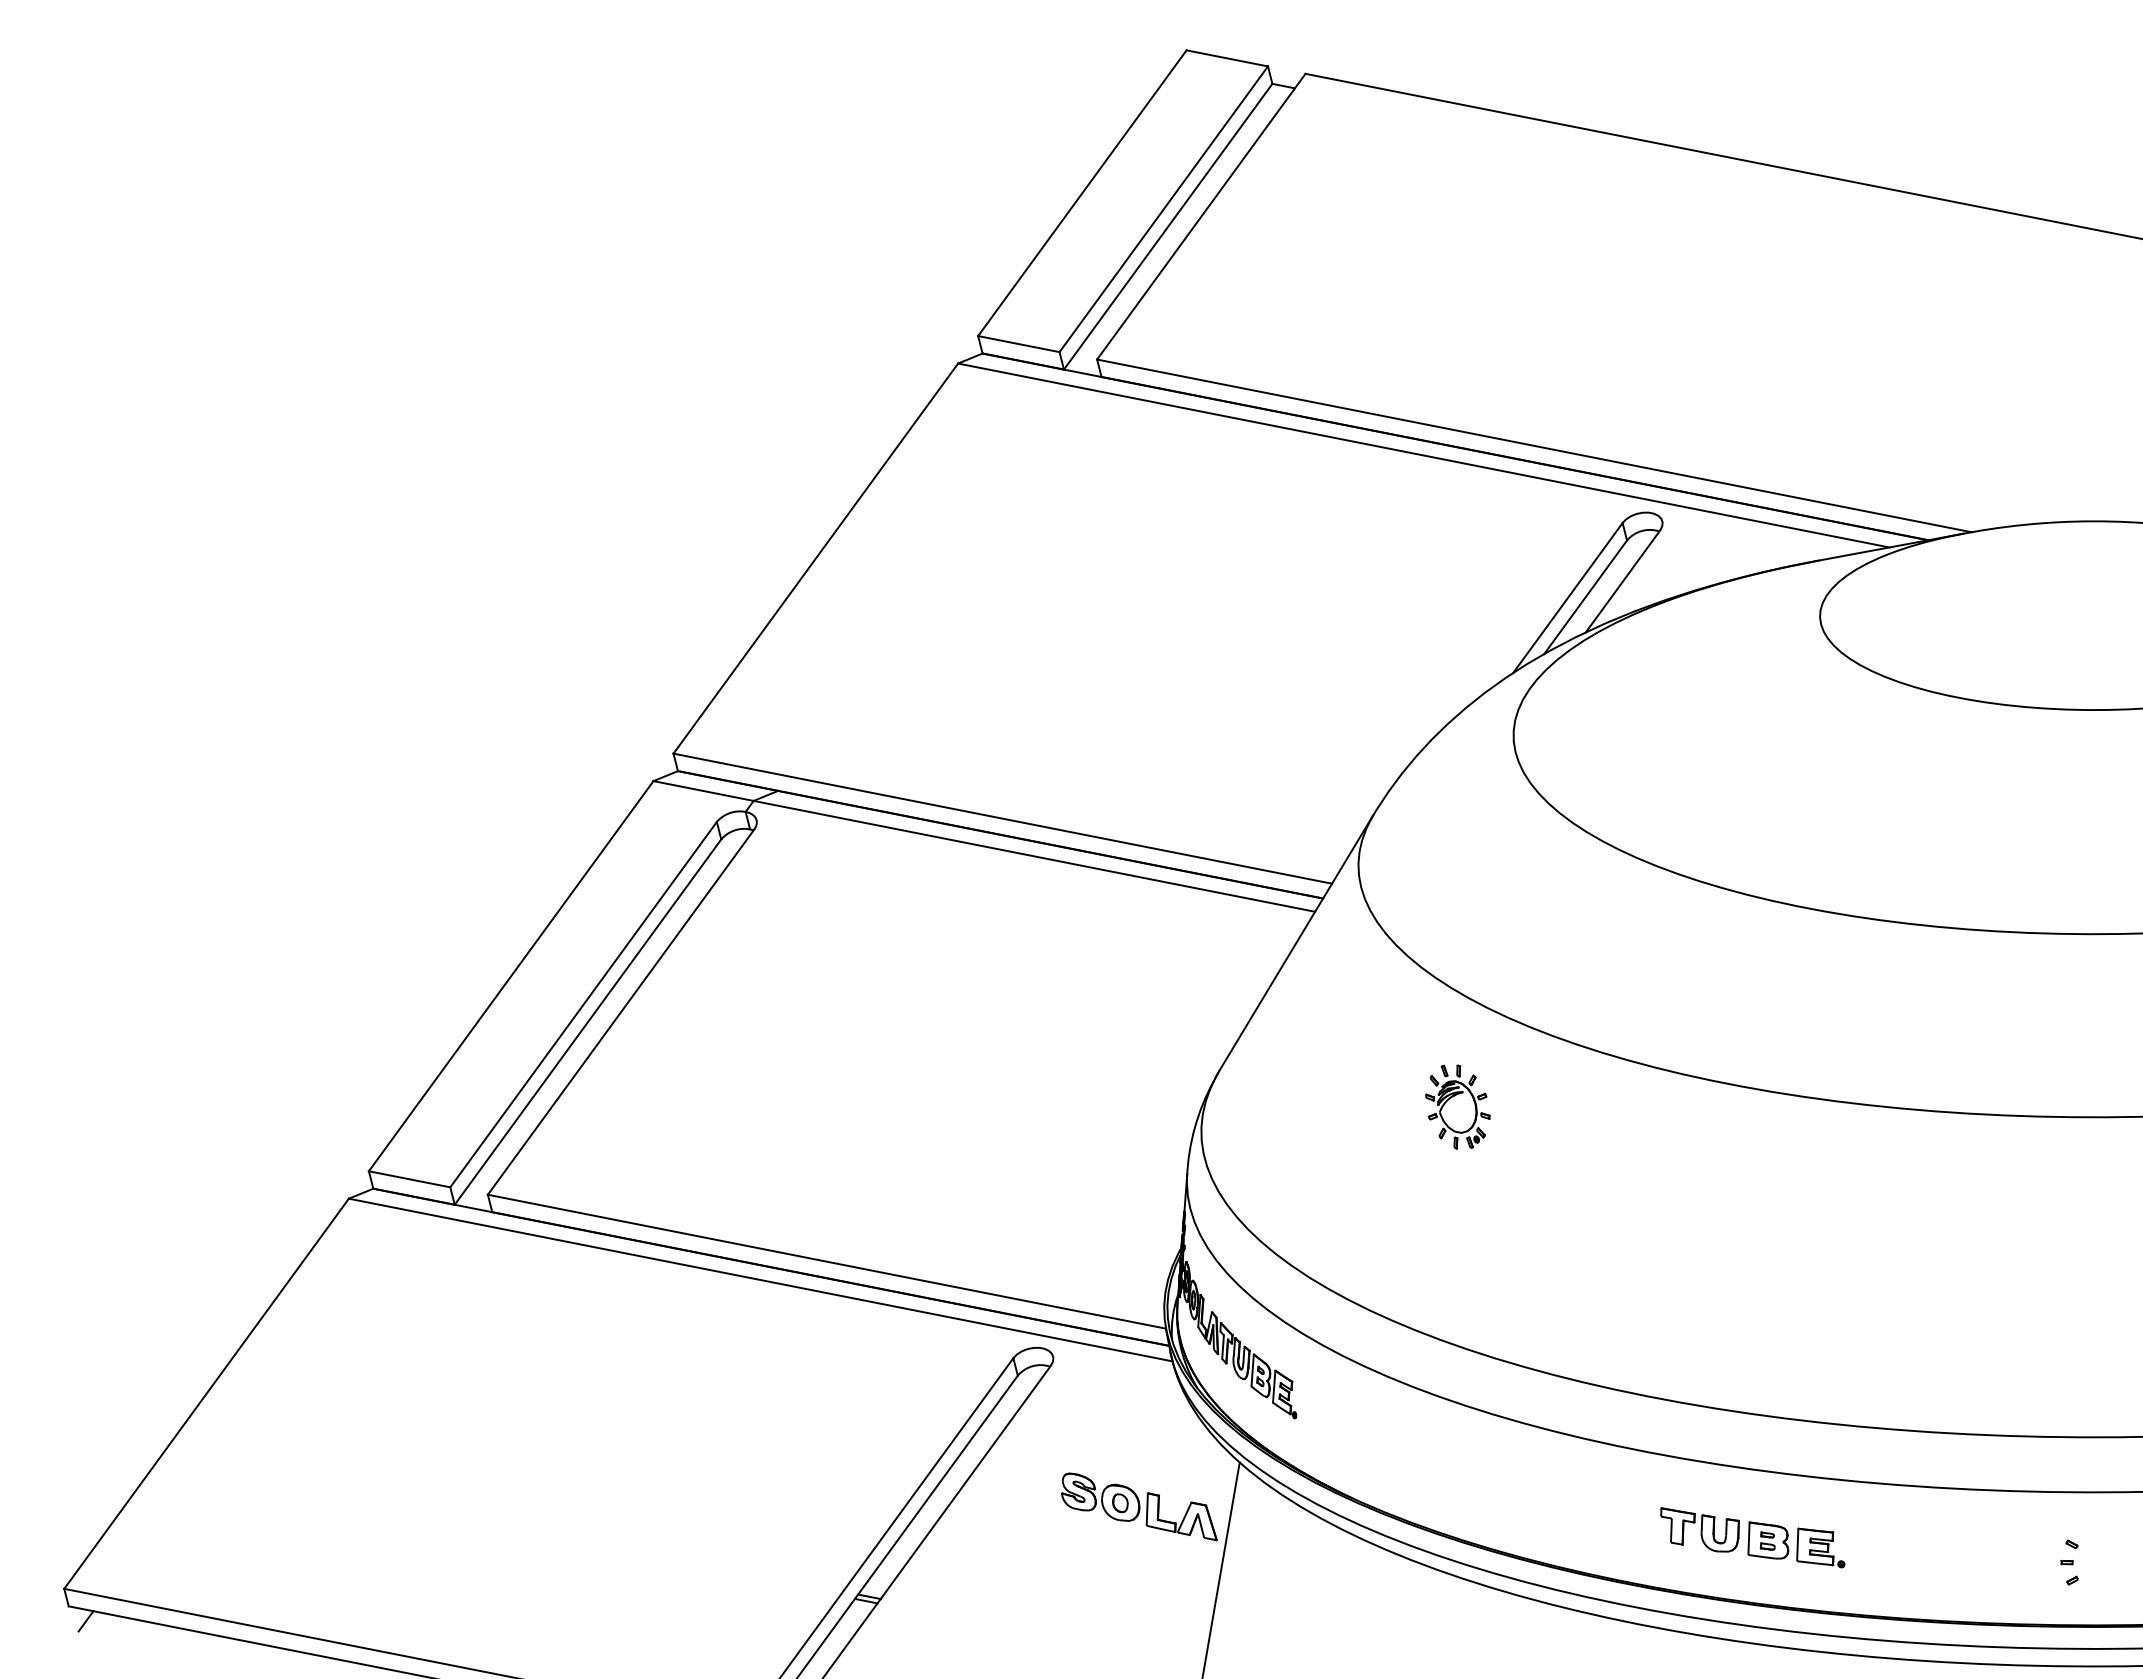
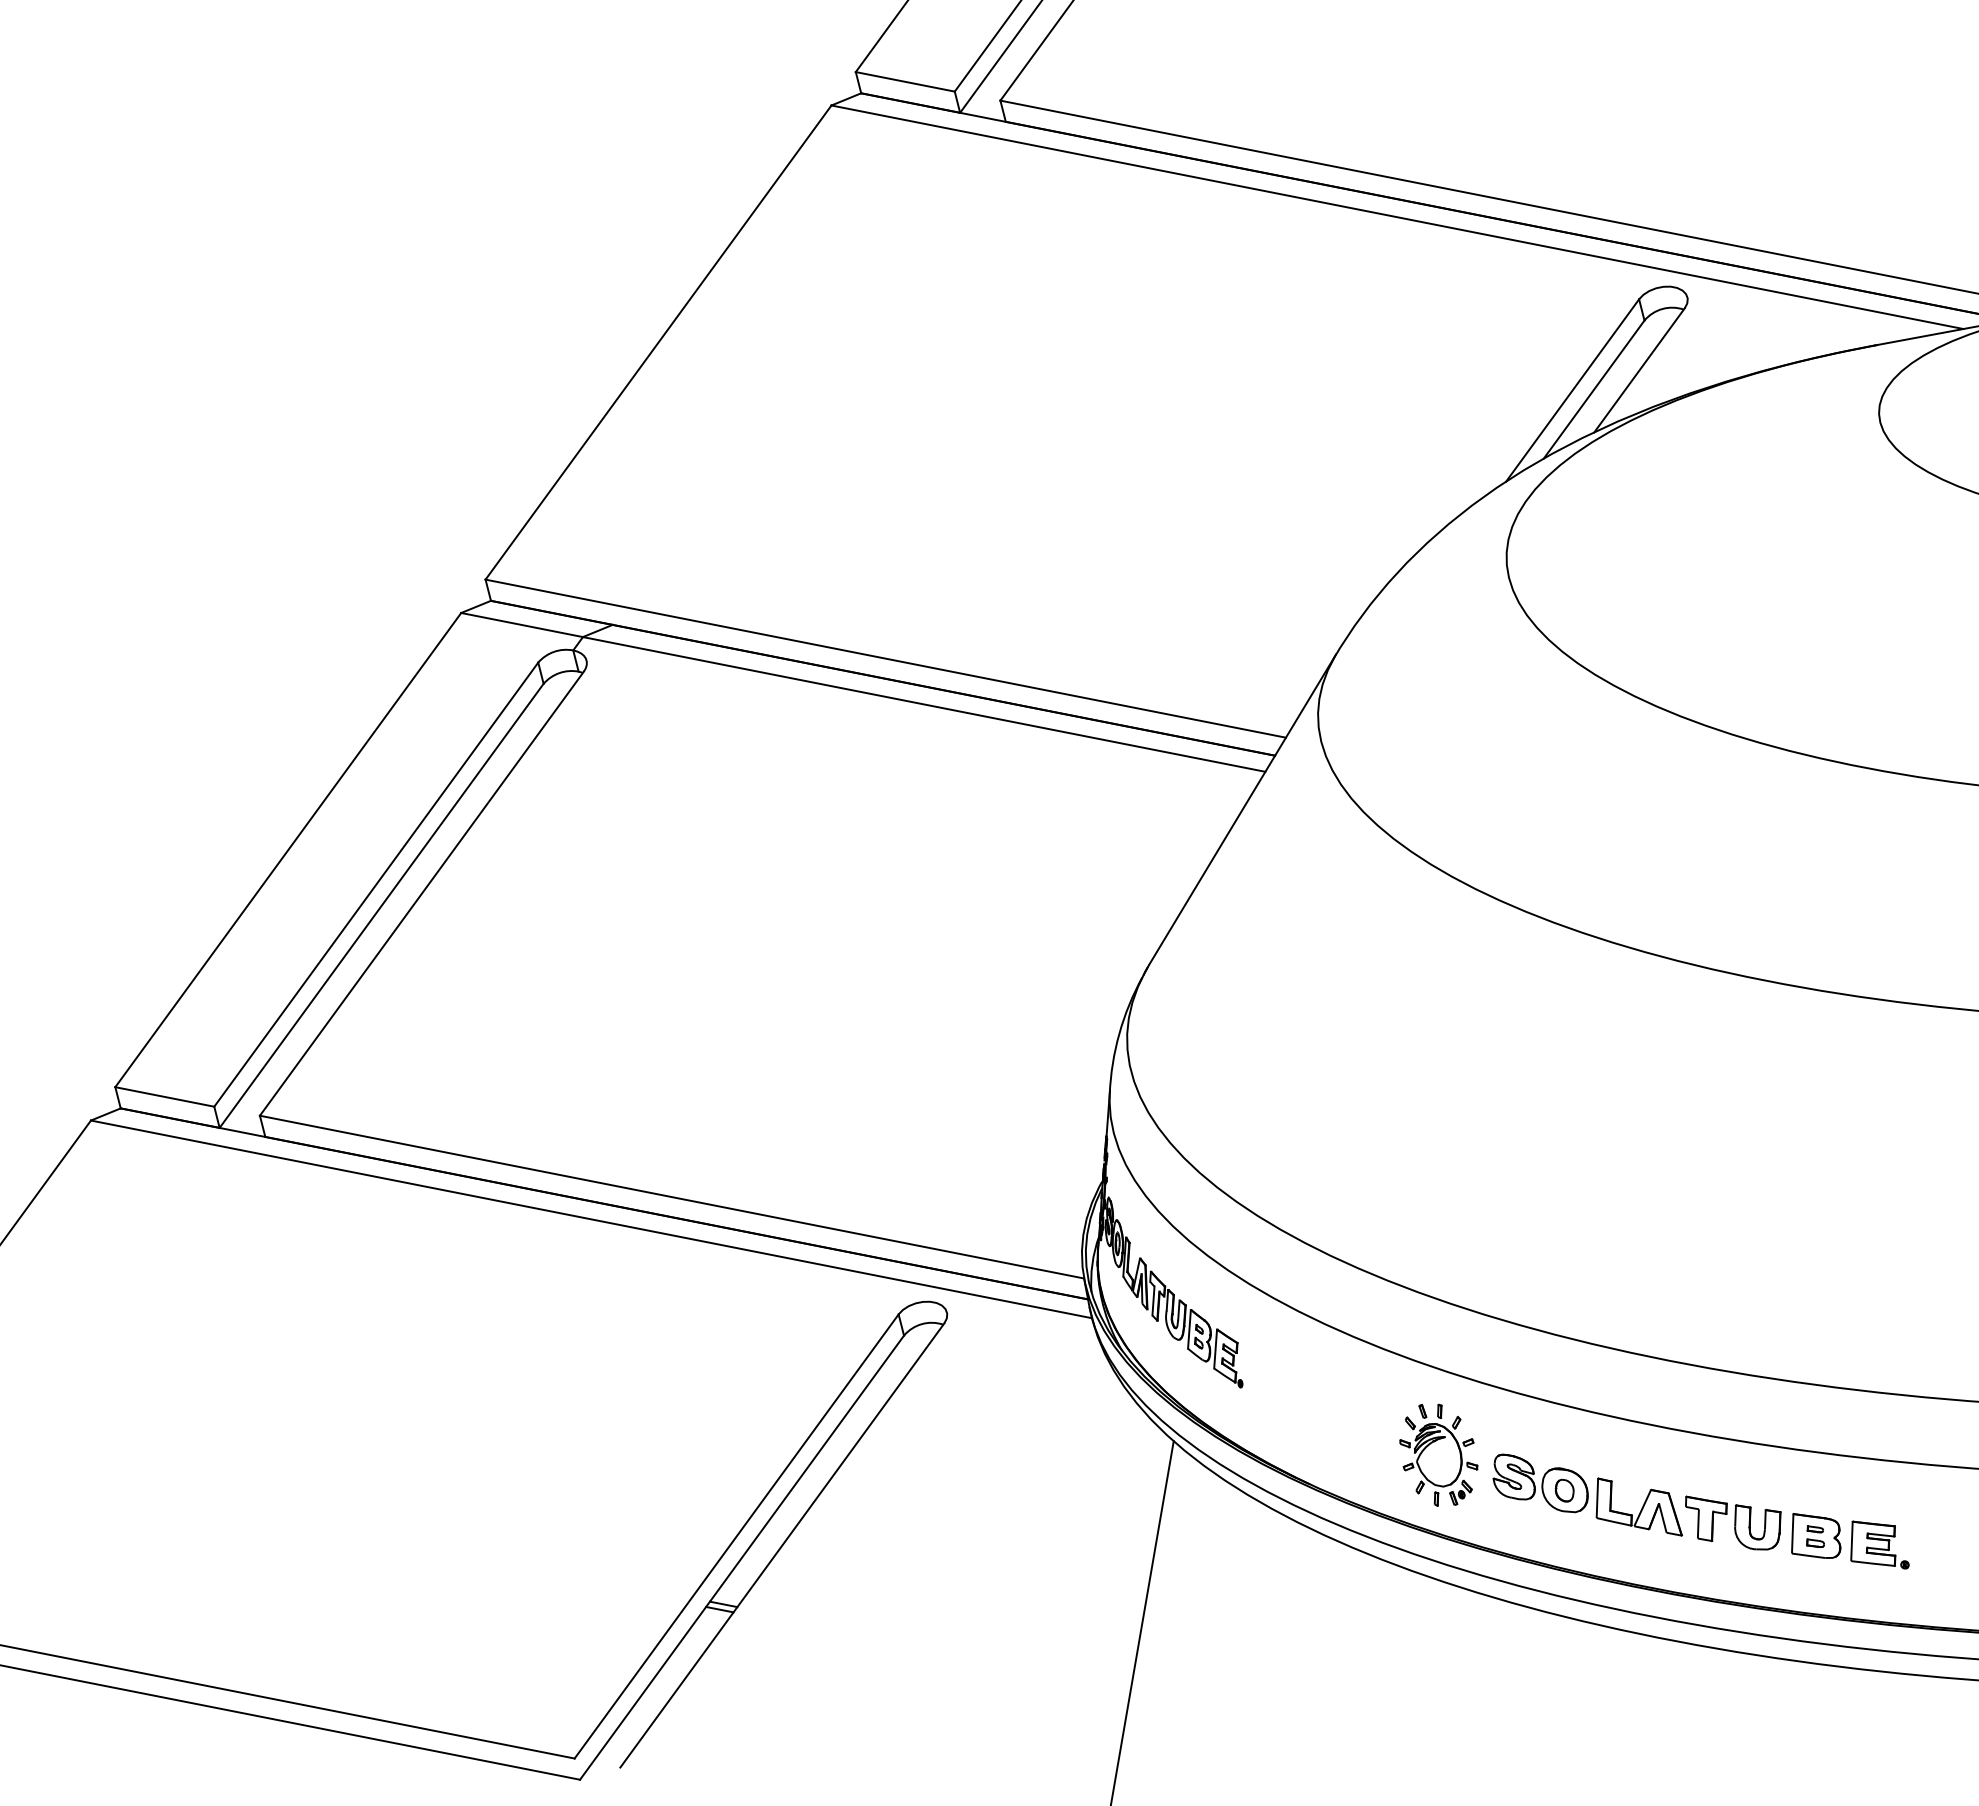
part: (1457, 1106) -> (1438, 1454), moved
part: (1138, 1506) -> (1586, 1494), moved

